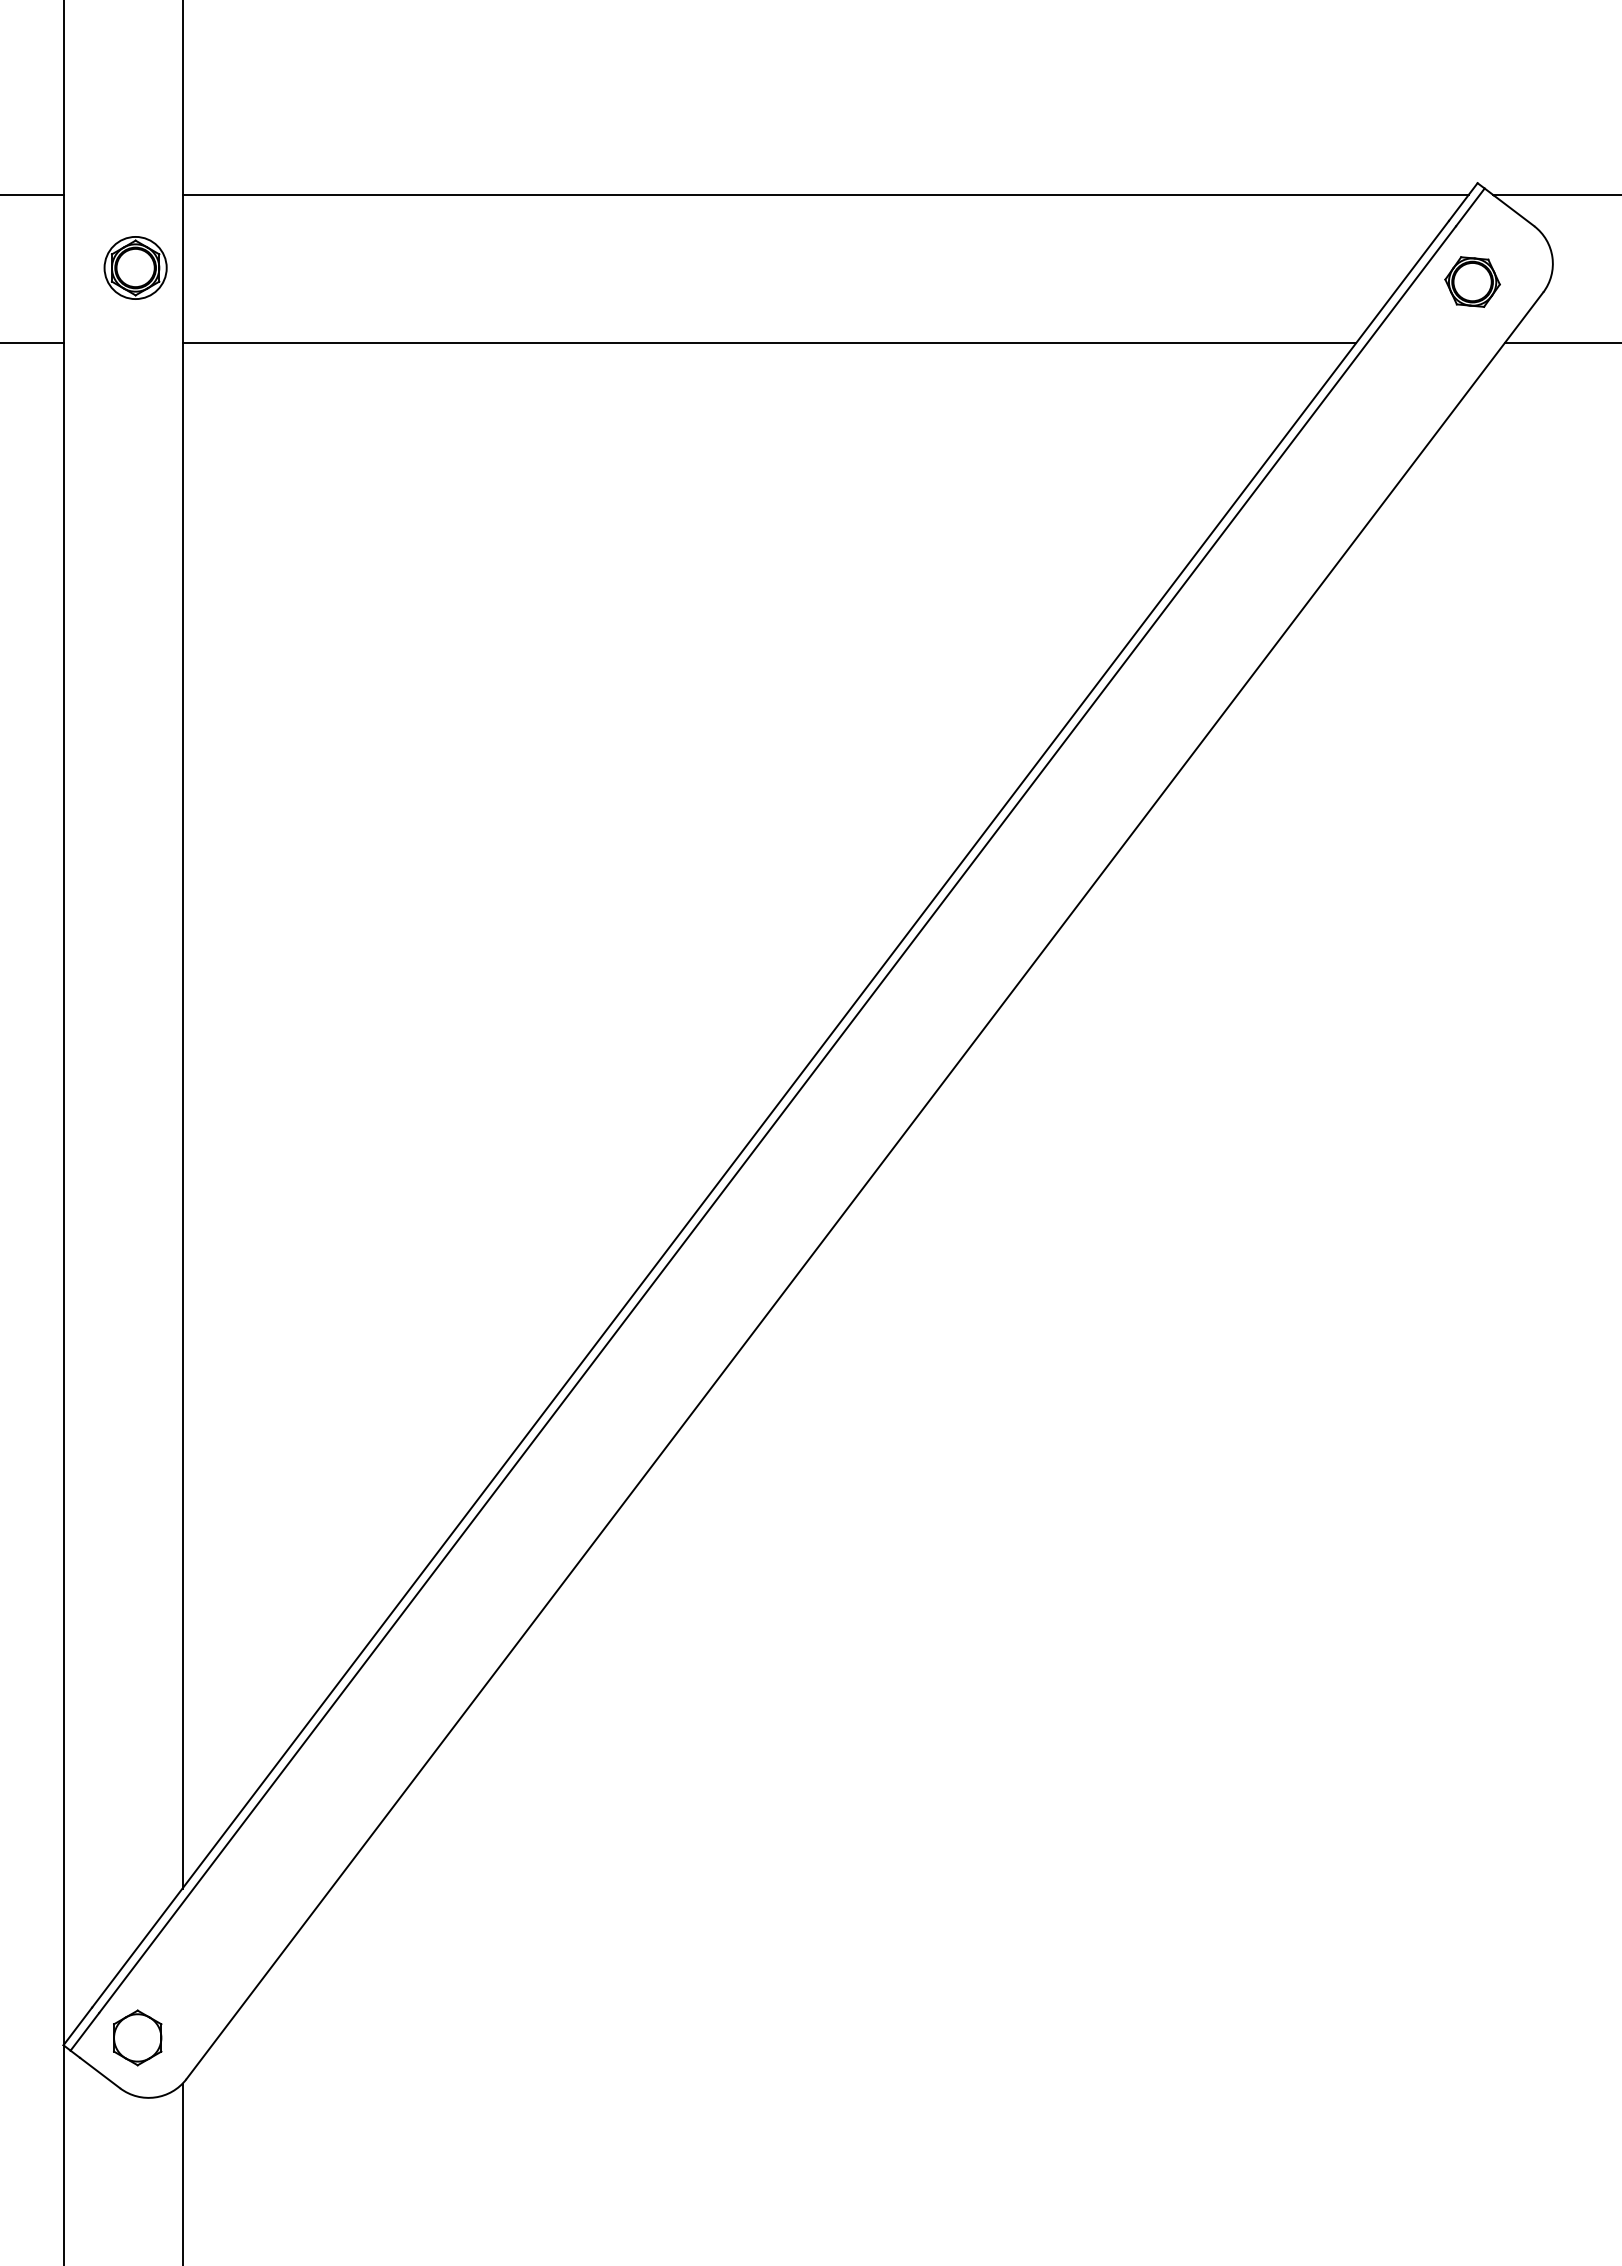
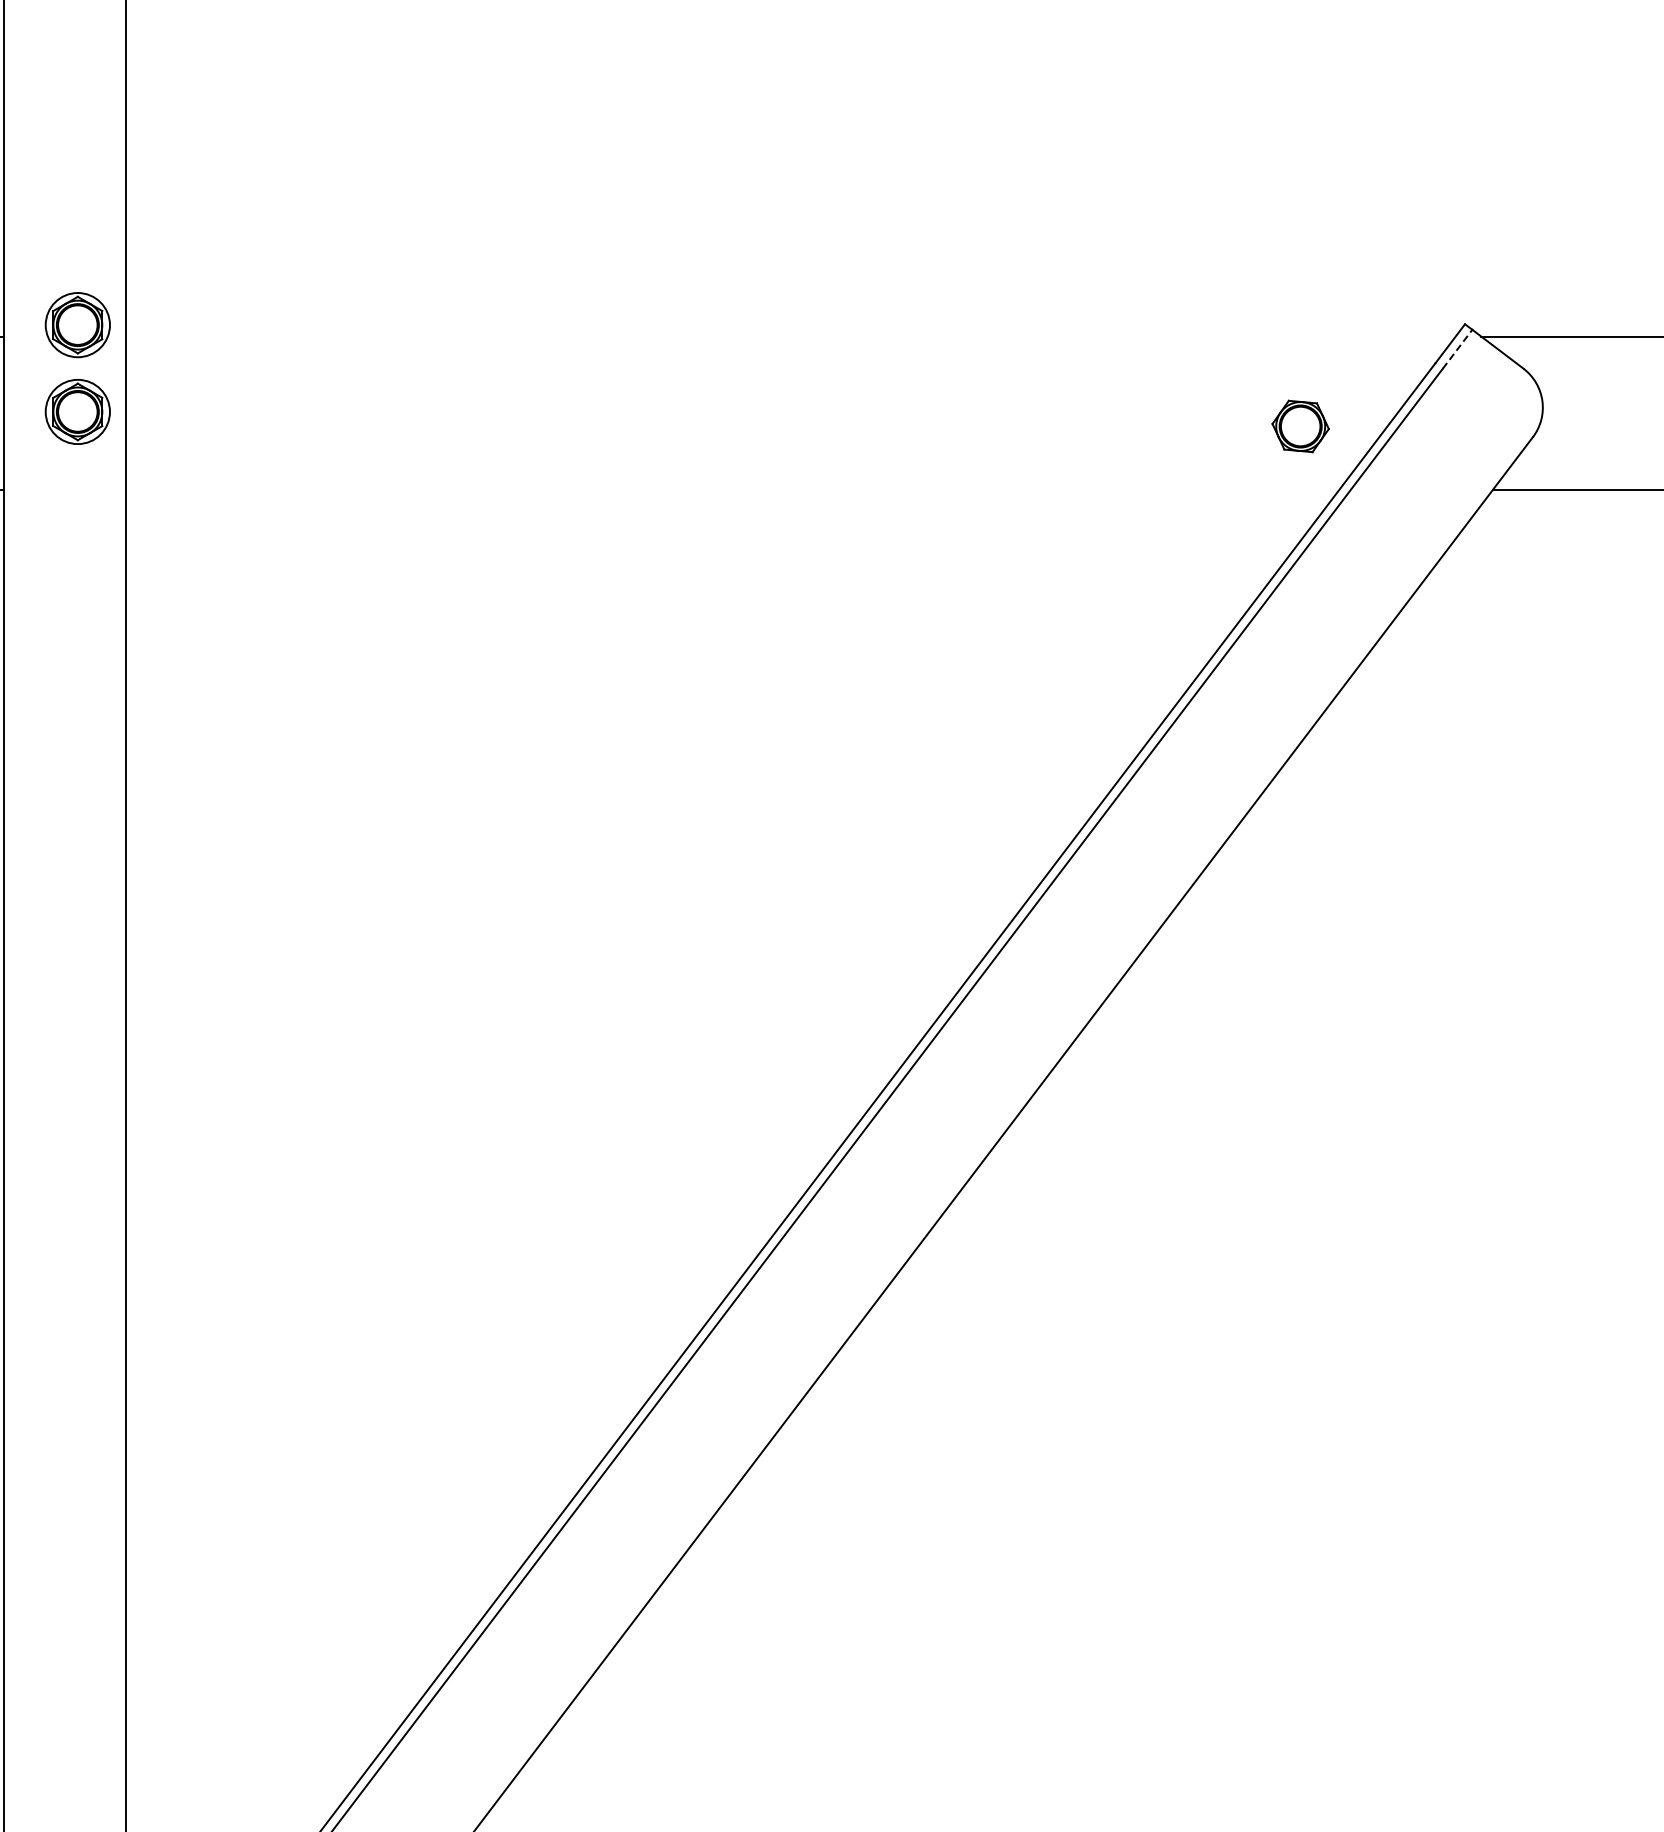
part: (135, 183) -> (77, 324), added
line: (825, 195) -> (790, 337), removed
line: (1470, 207) -> (1457, 349), solid -> dashed
part: (1472, 281) -> (1300, 425), moved
line: (769, 343) -> (733, 490), removed

